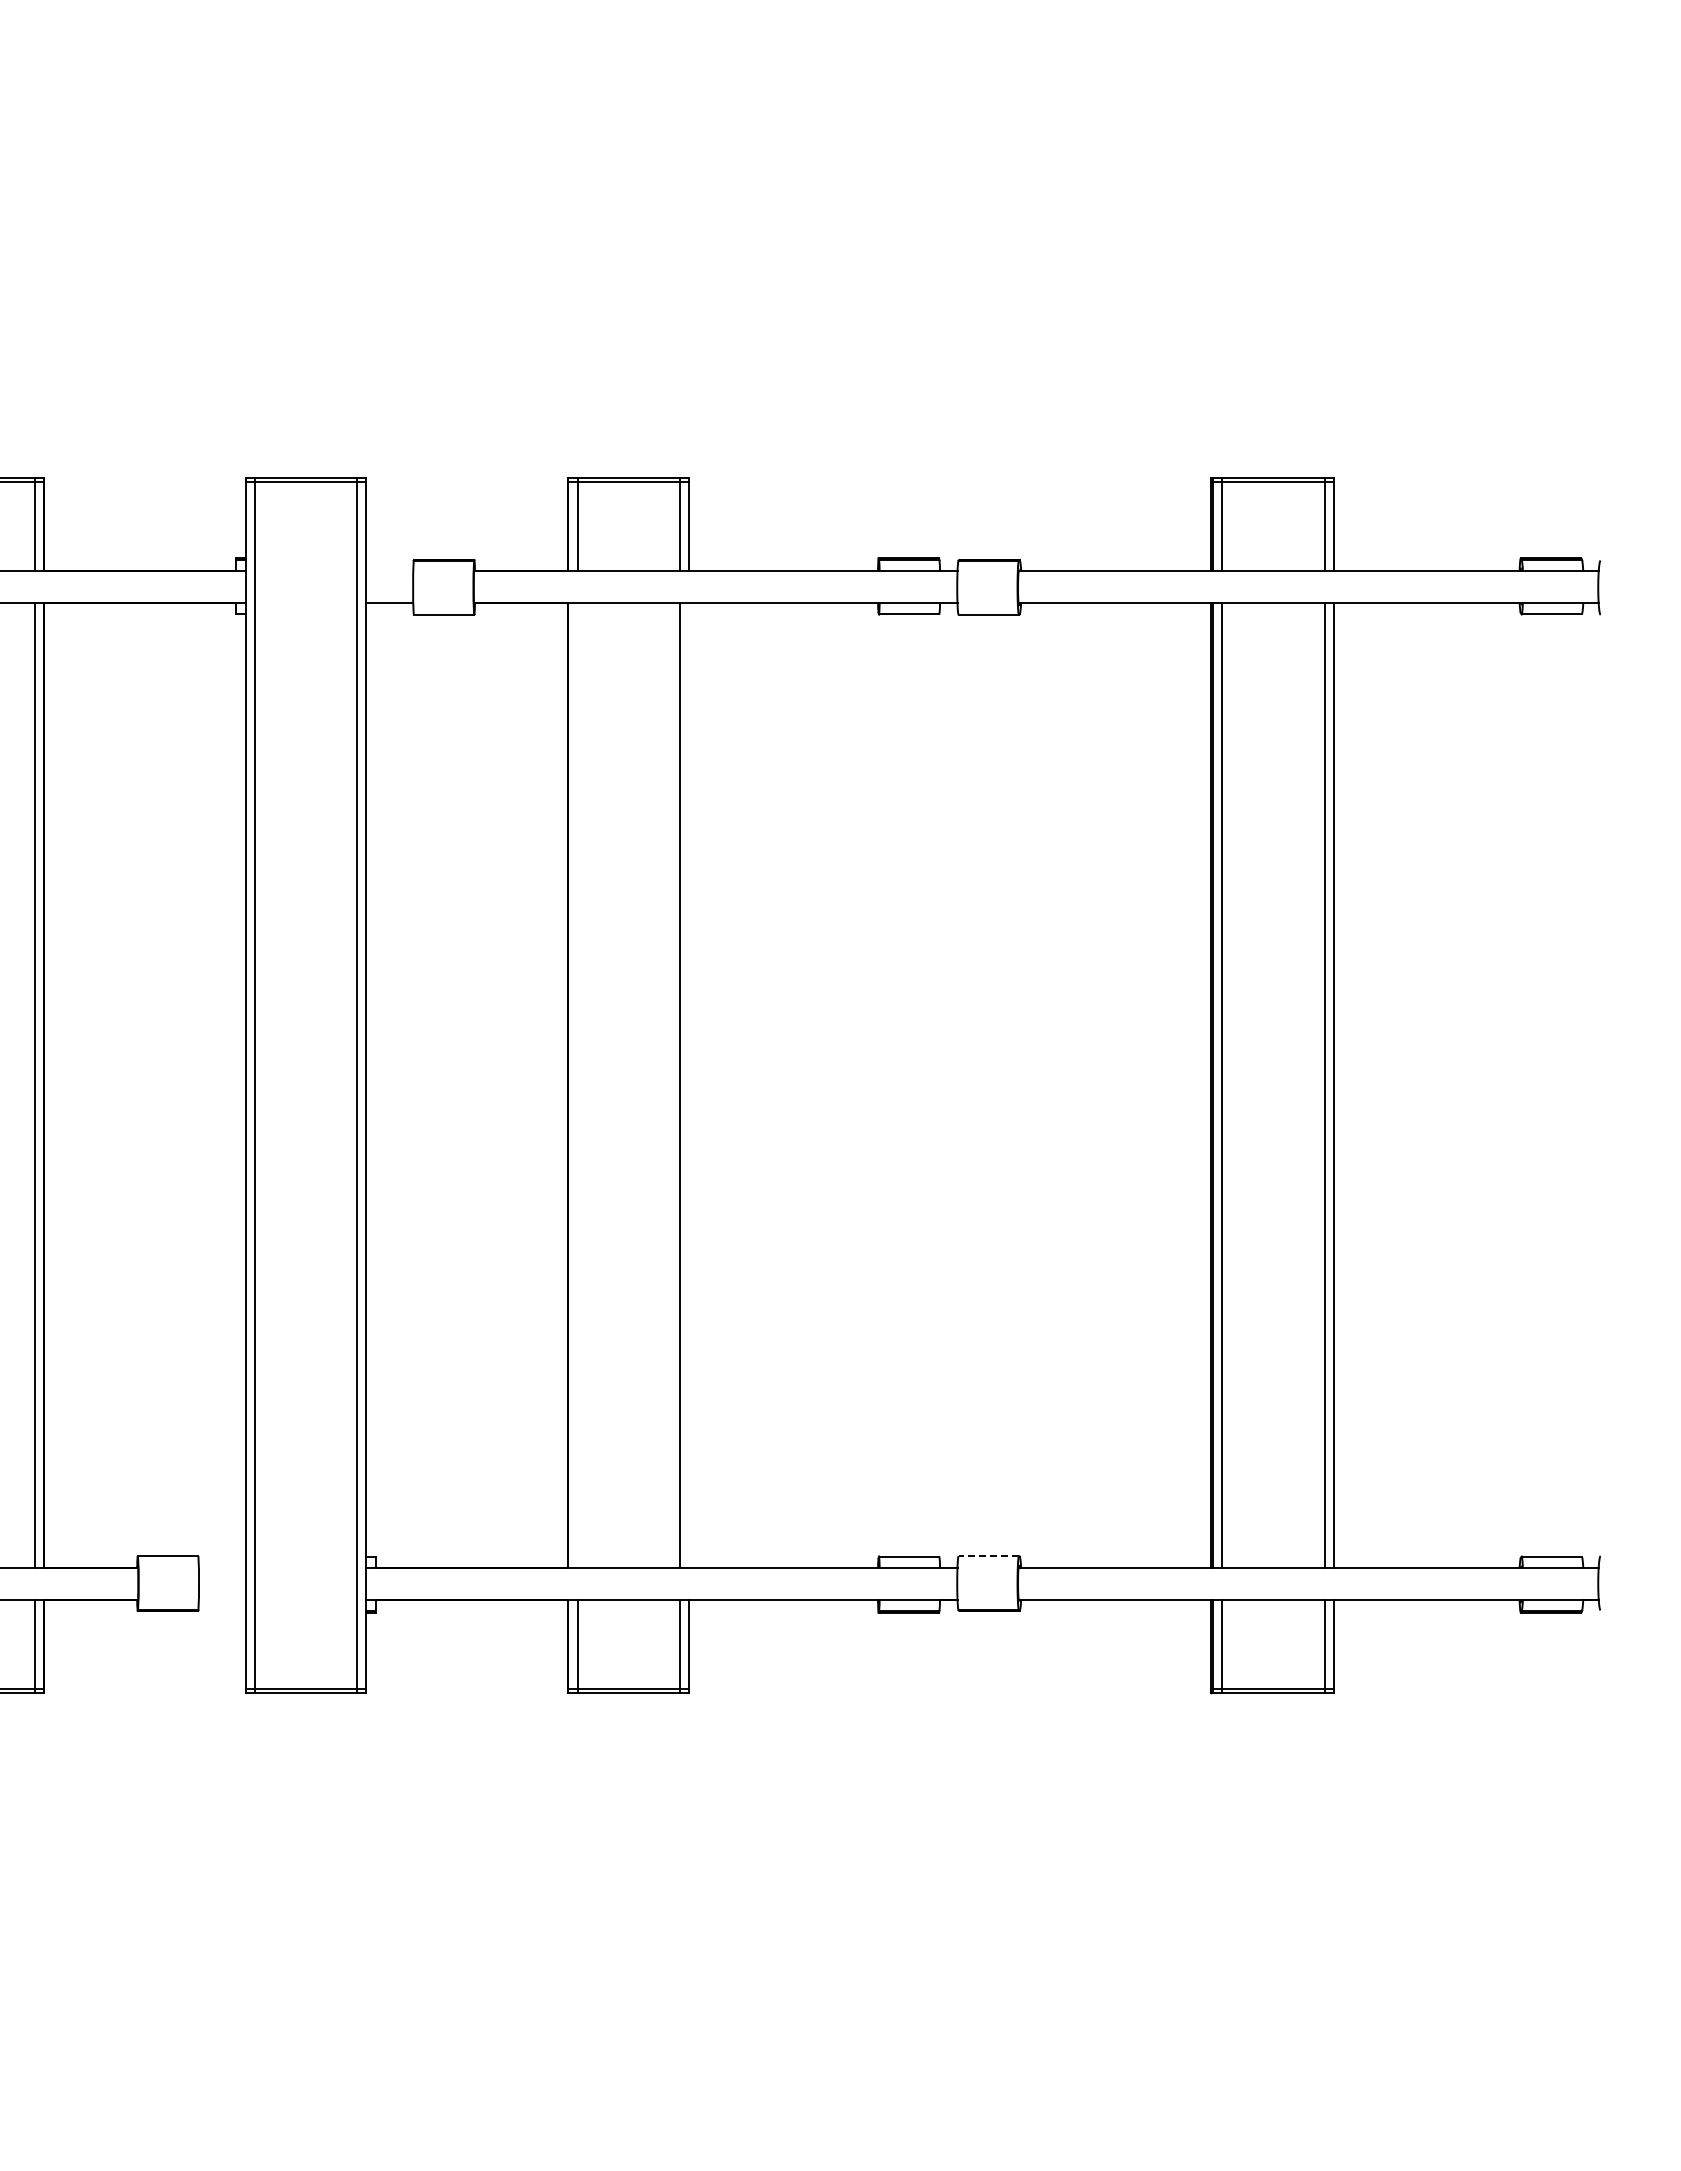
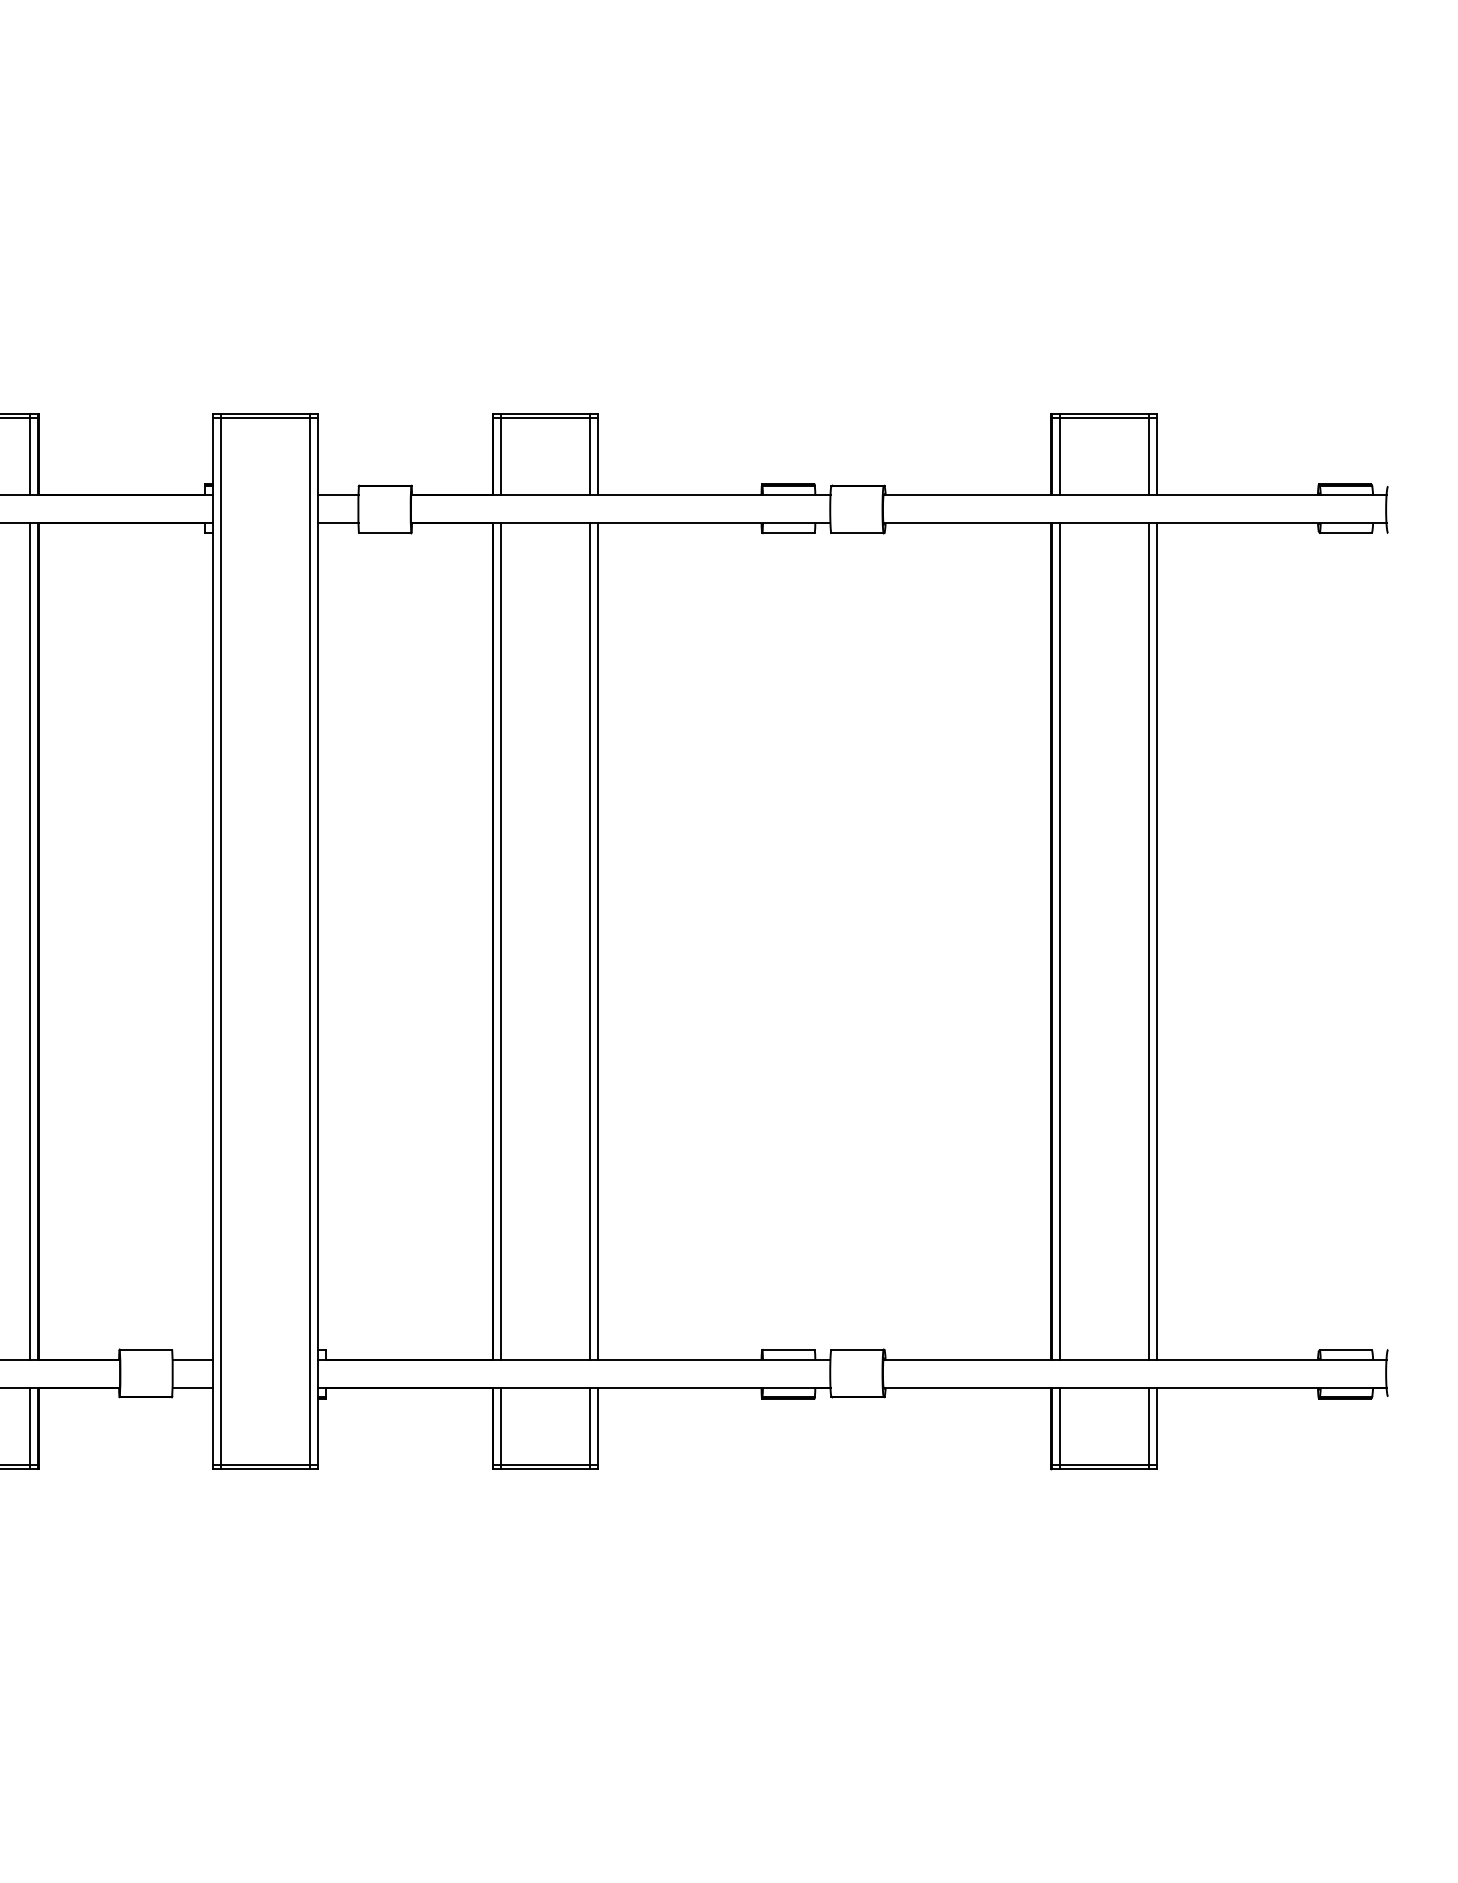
line: (389, 571) -> (337, 495), added
line: (577, 1085) -> (500, 941), added
line: (689, 1085) -> (598, 941), added
line: (988, 1556) -> (857, 1349), dashed -> solid
line: (221, 1567) -> (192, 1359), added
line: (221, 1599) -> (192, 1387), added

